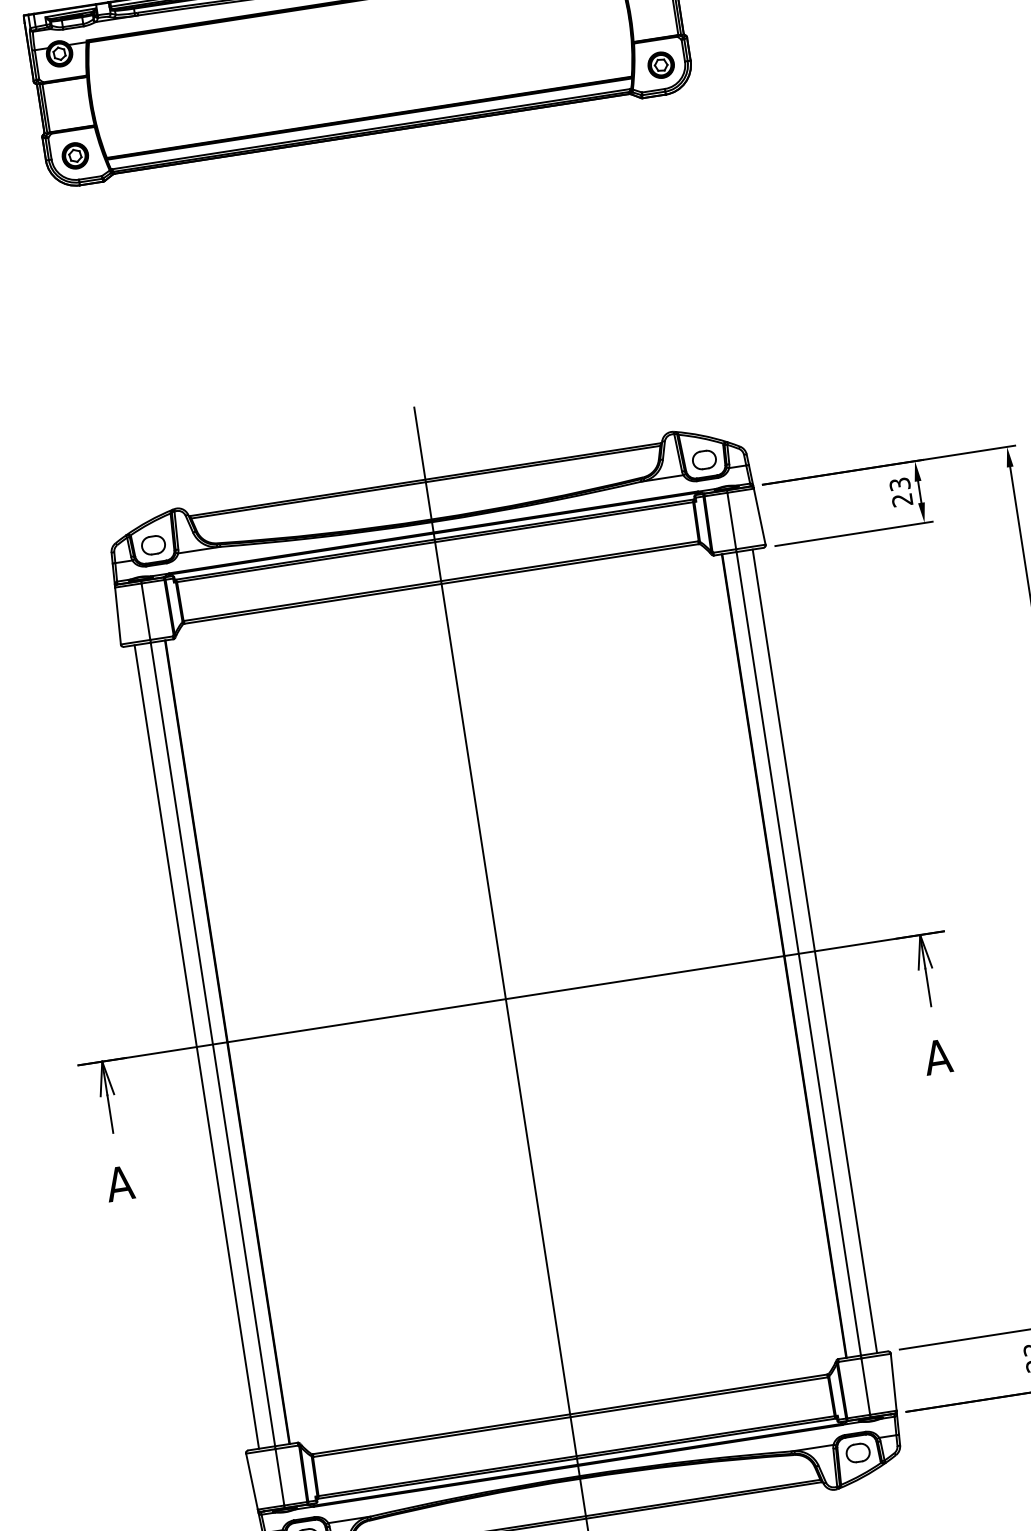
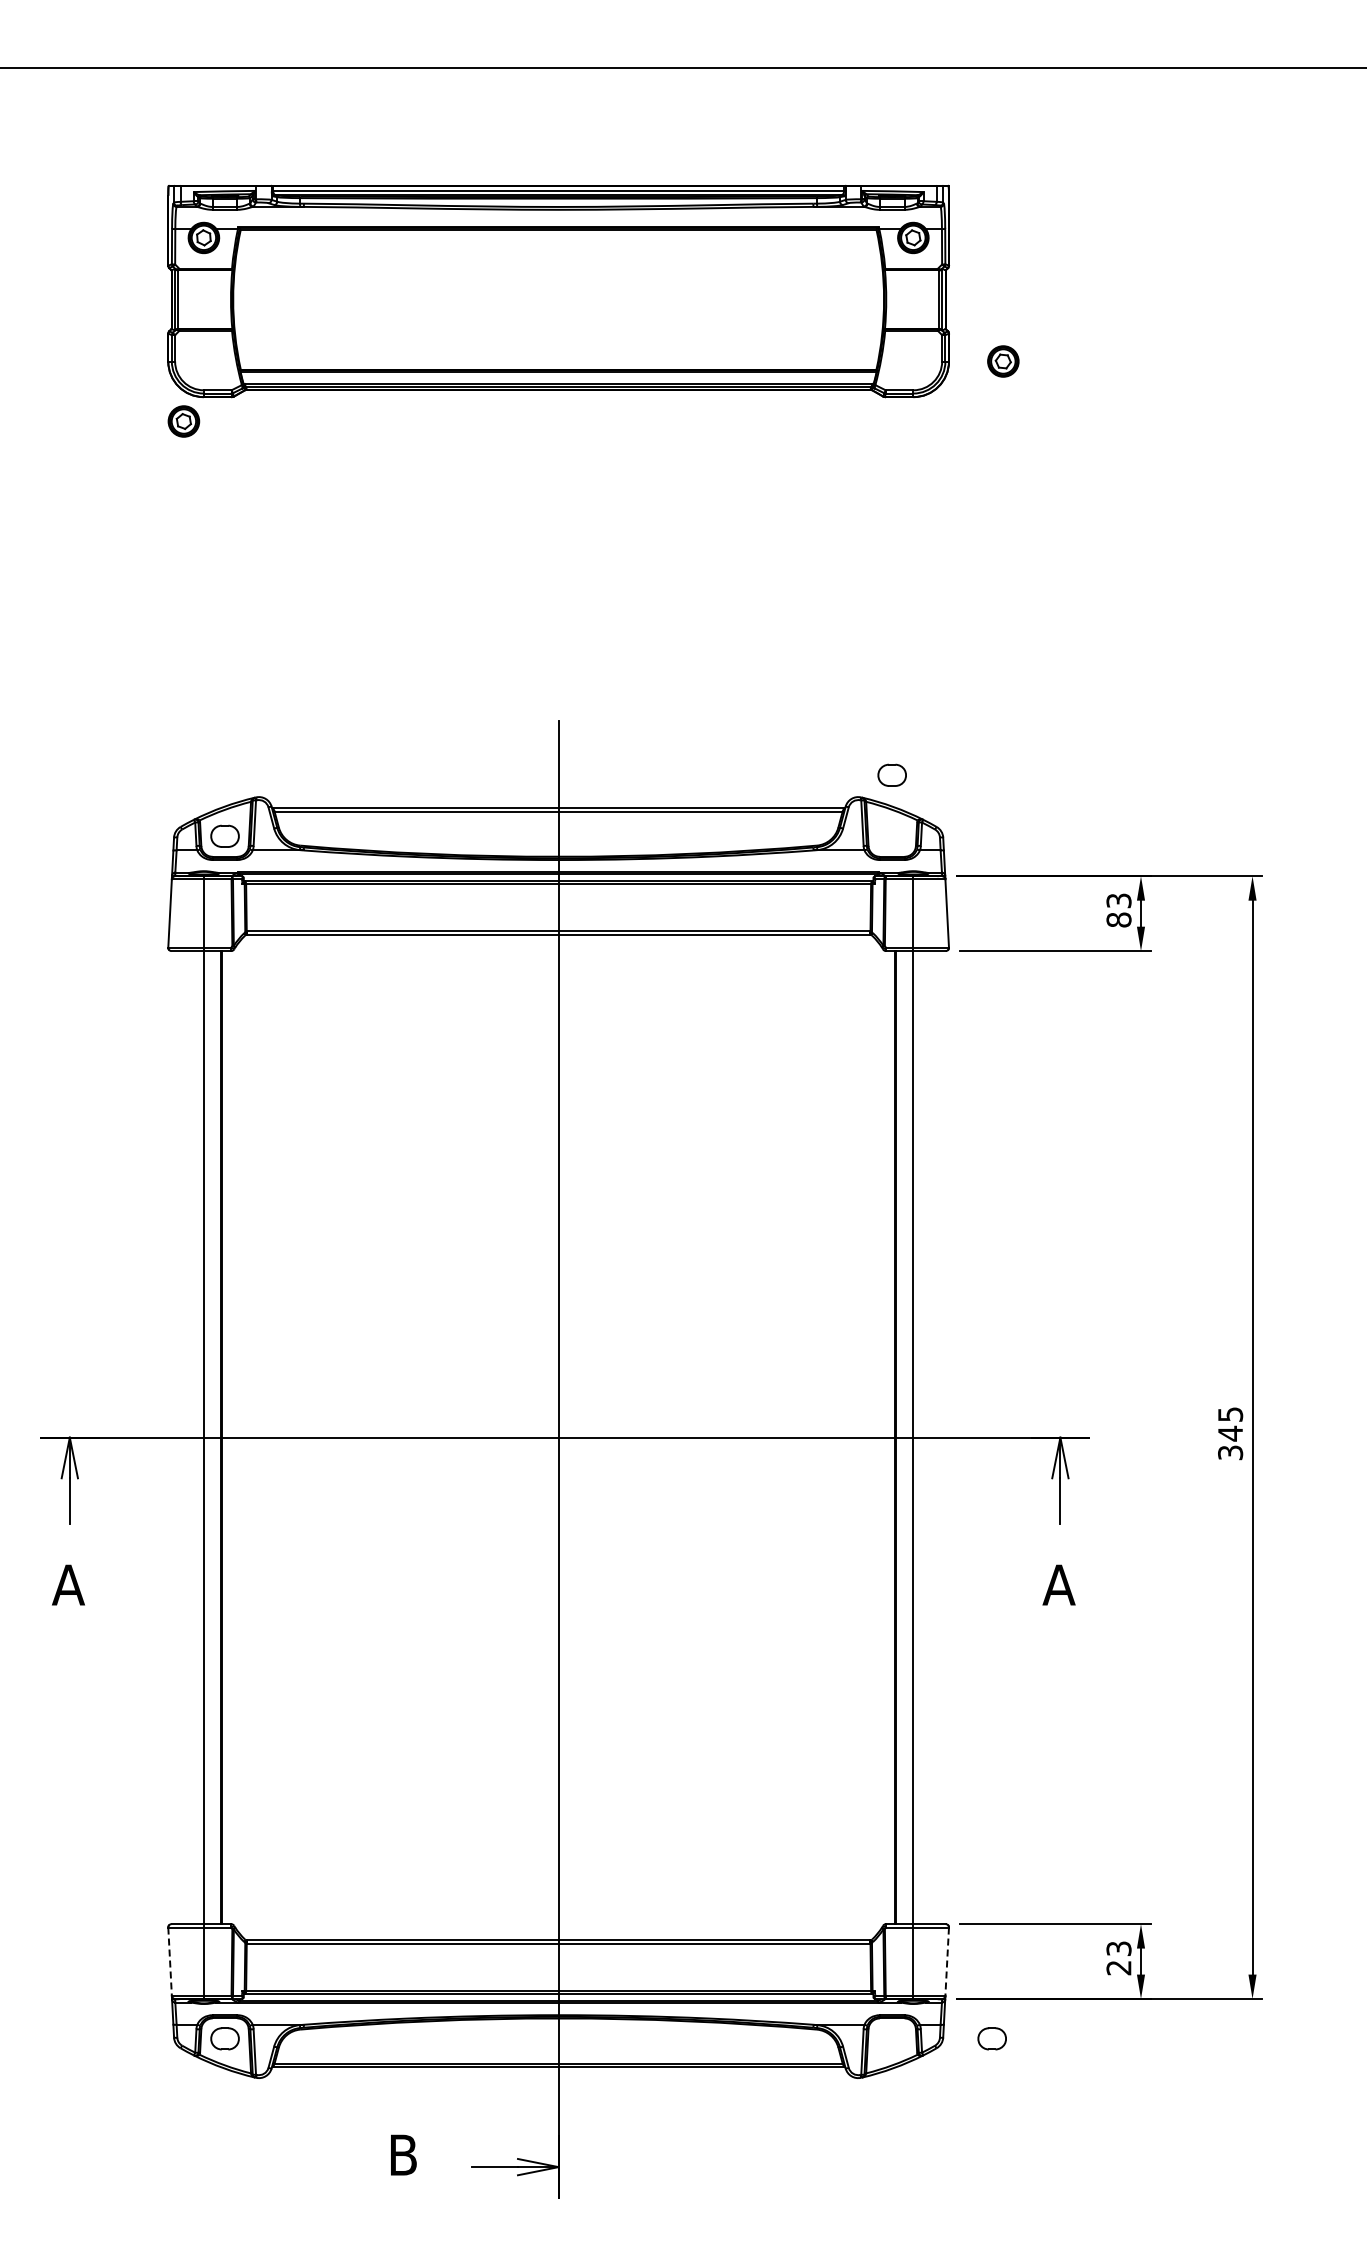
part: (661, 65) -> (1003, 361), moved
part: (75, 155) -> (183, 421), moved
part: (703, 459) -> (891, 774), moved
text: (901, 499) -> (1118, 919), 23 -> 83
line: (814, 951) -> (932, 1437), removed
line: (196, 1046) -> (184, 1437), removed
line: (894, 1382) -> (947, 1962), solid -> dashed
part: (857, 1452) -> (991, 2038), moved
line: (252, 1482) -> (170, 1962), solid -> dashed

